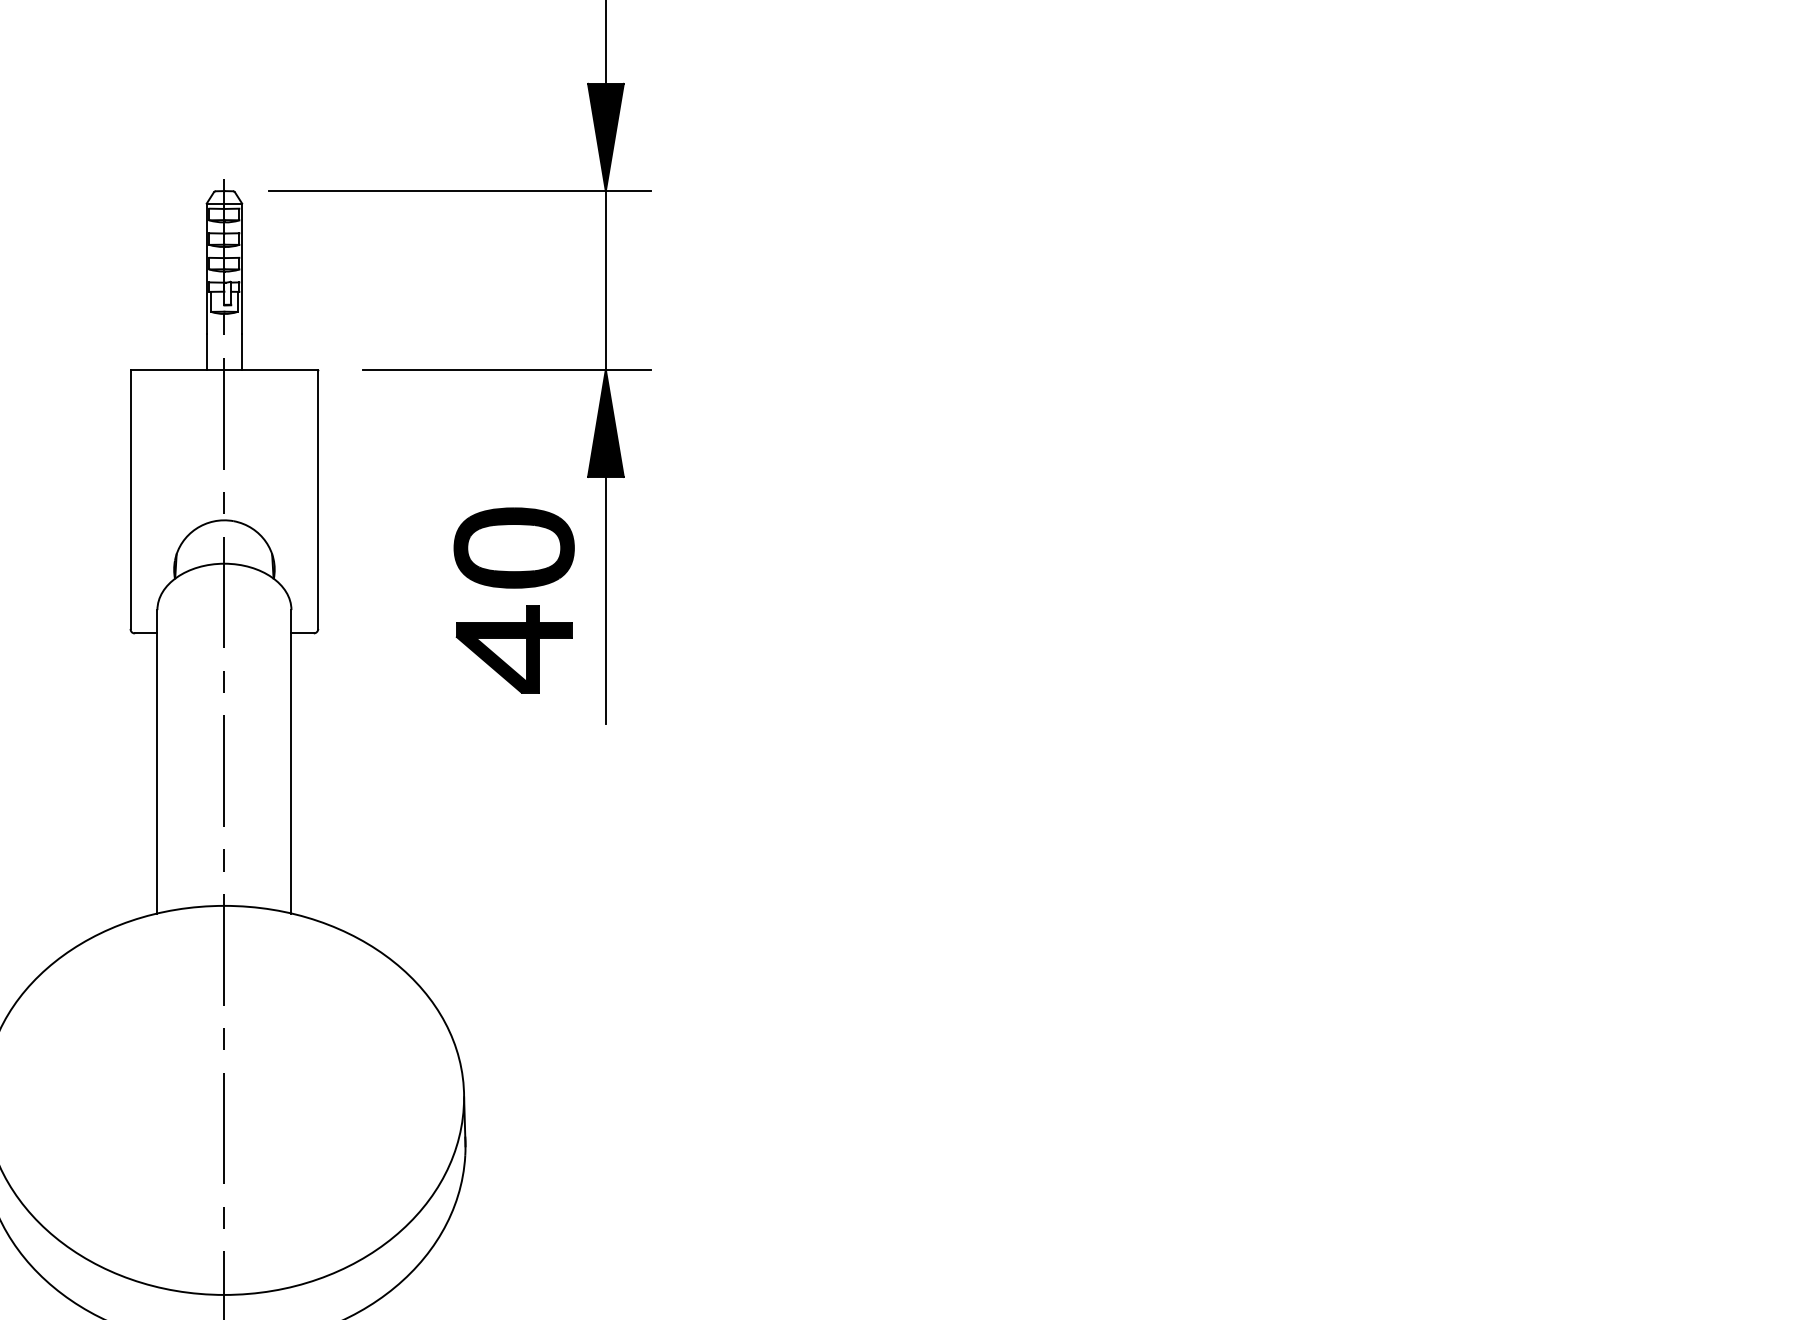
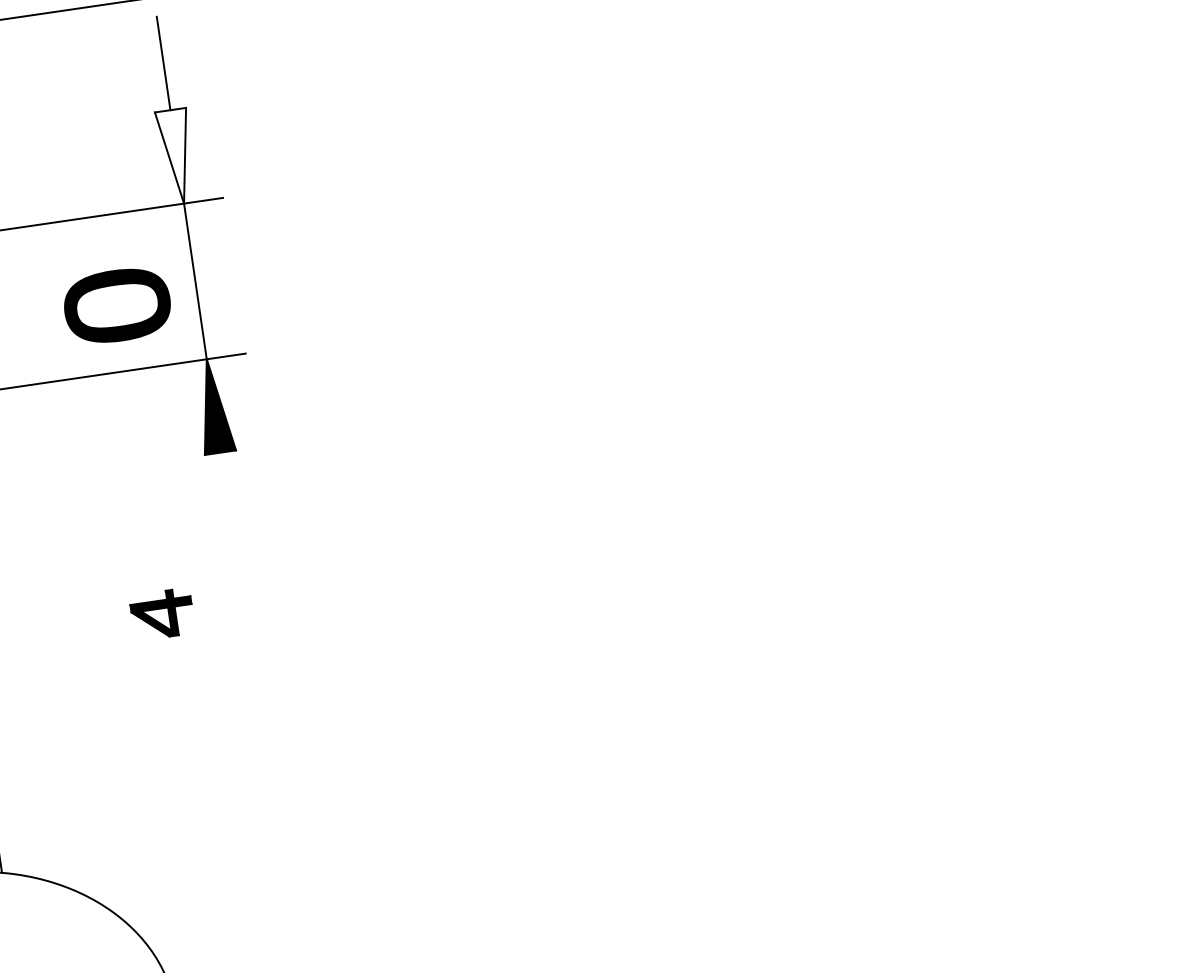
fill: (605, 137) -> (176, 156), removed
part: (513, 547) -> (116, 305), moved
line: (605, 600) -> (235, 560), removed
part: (513, 649) -> (161, 614), size x0.6

